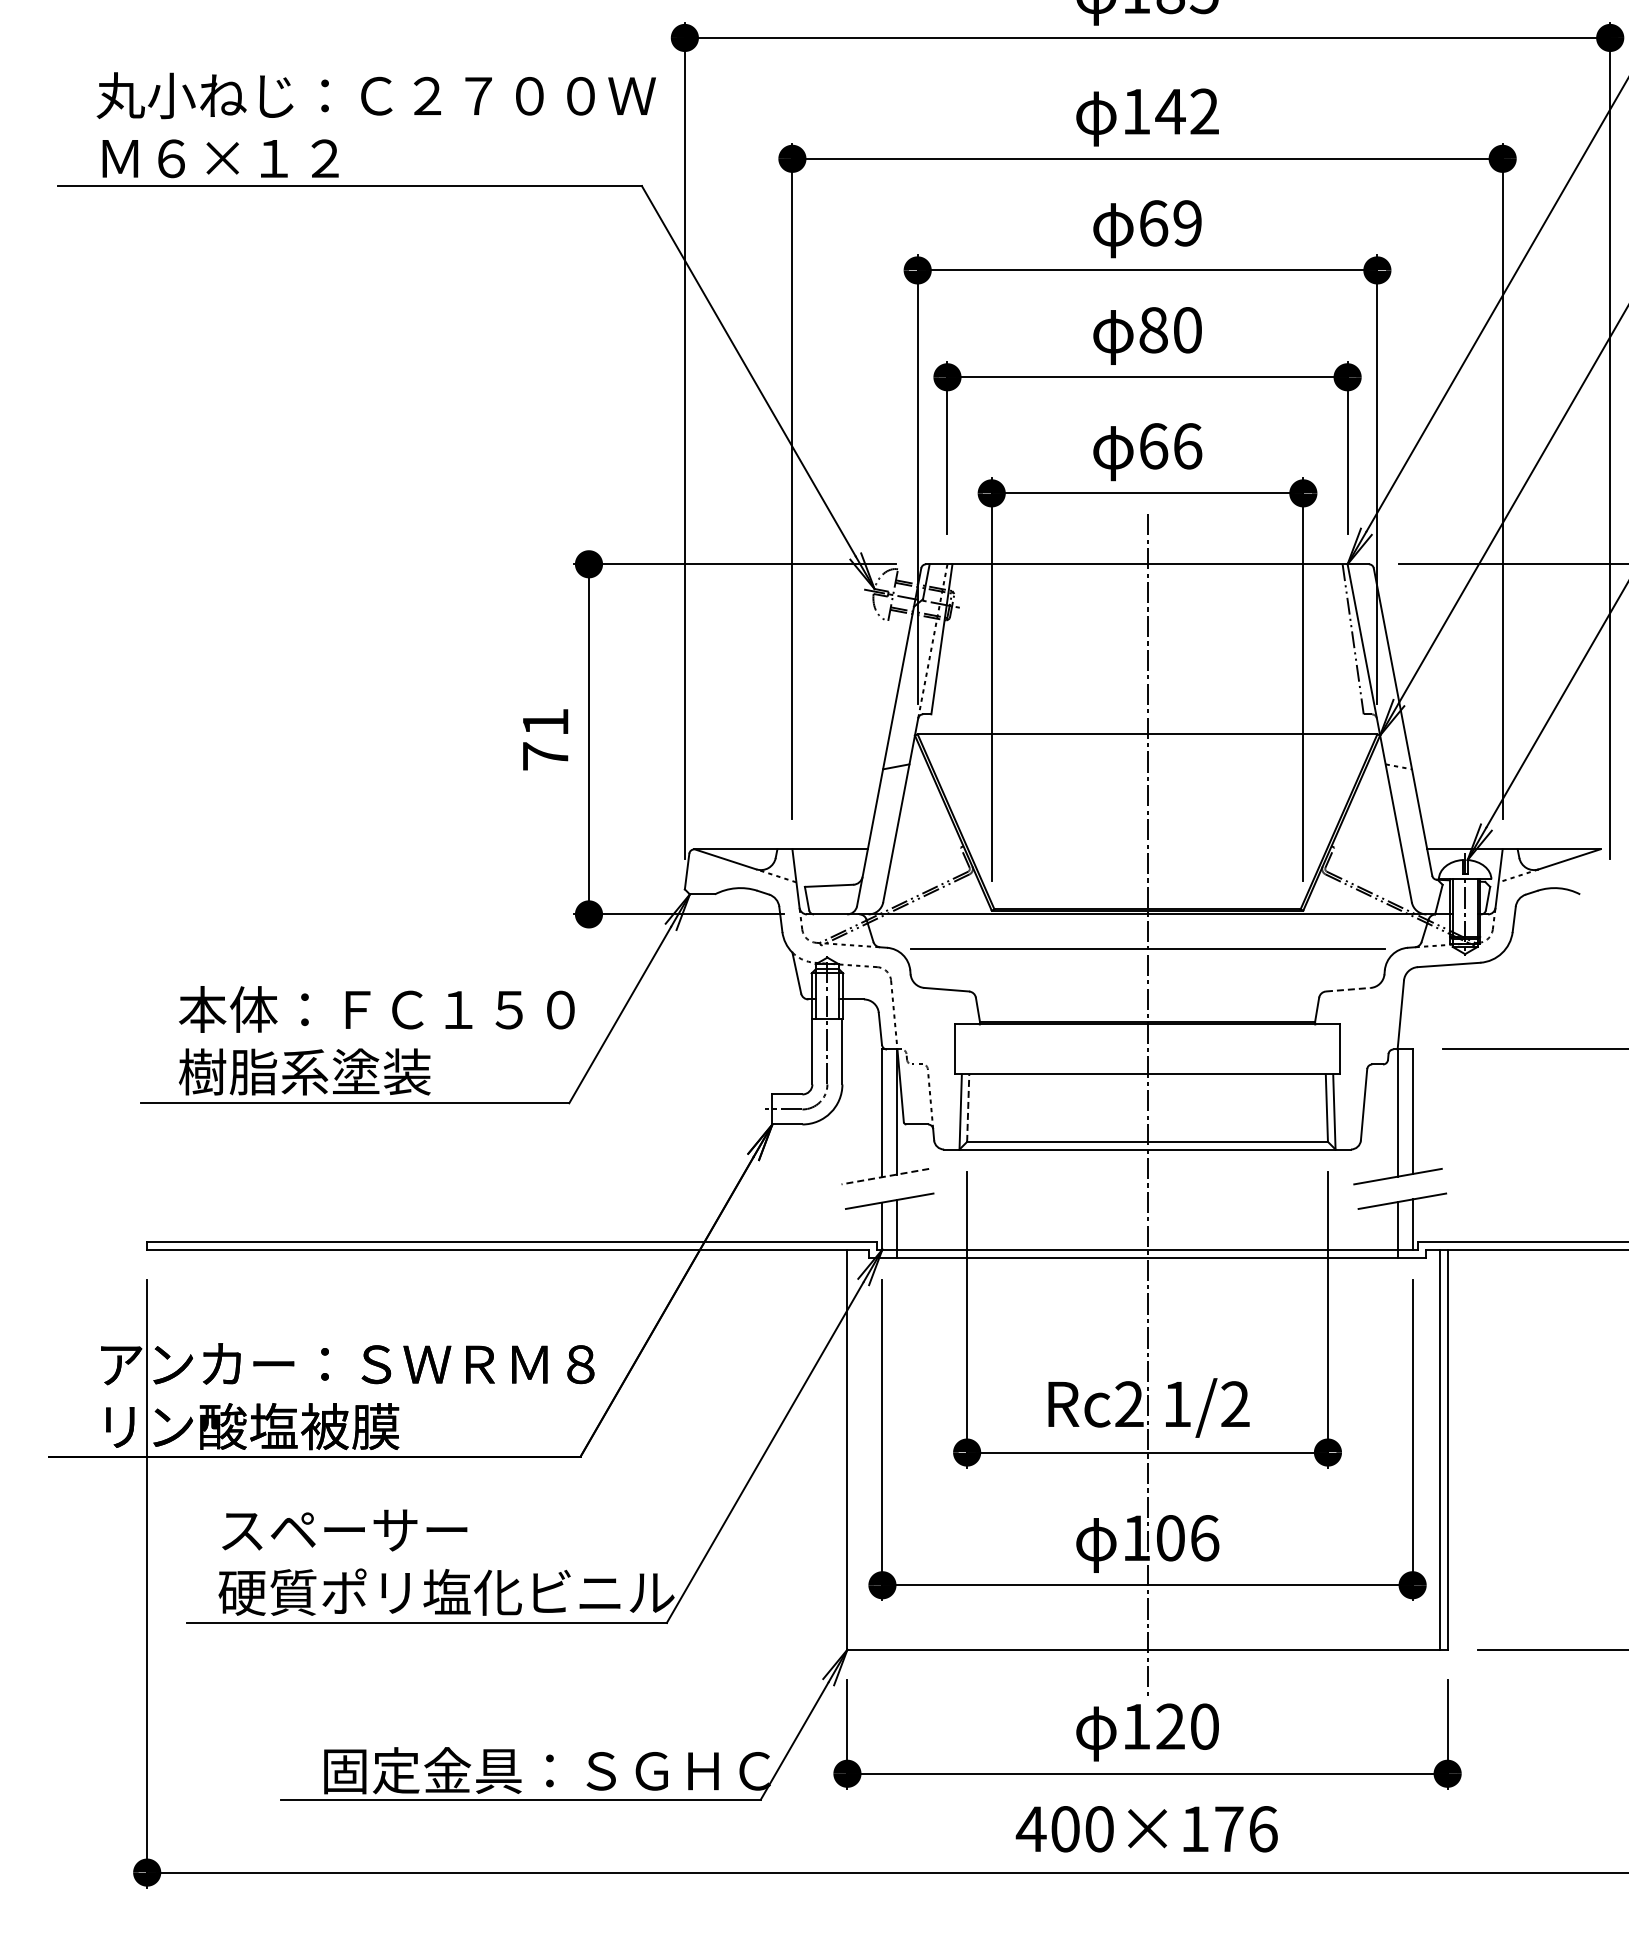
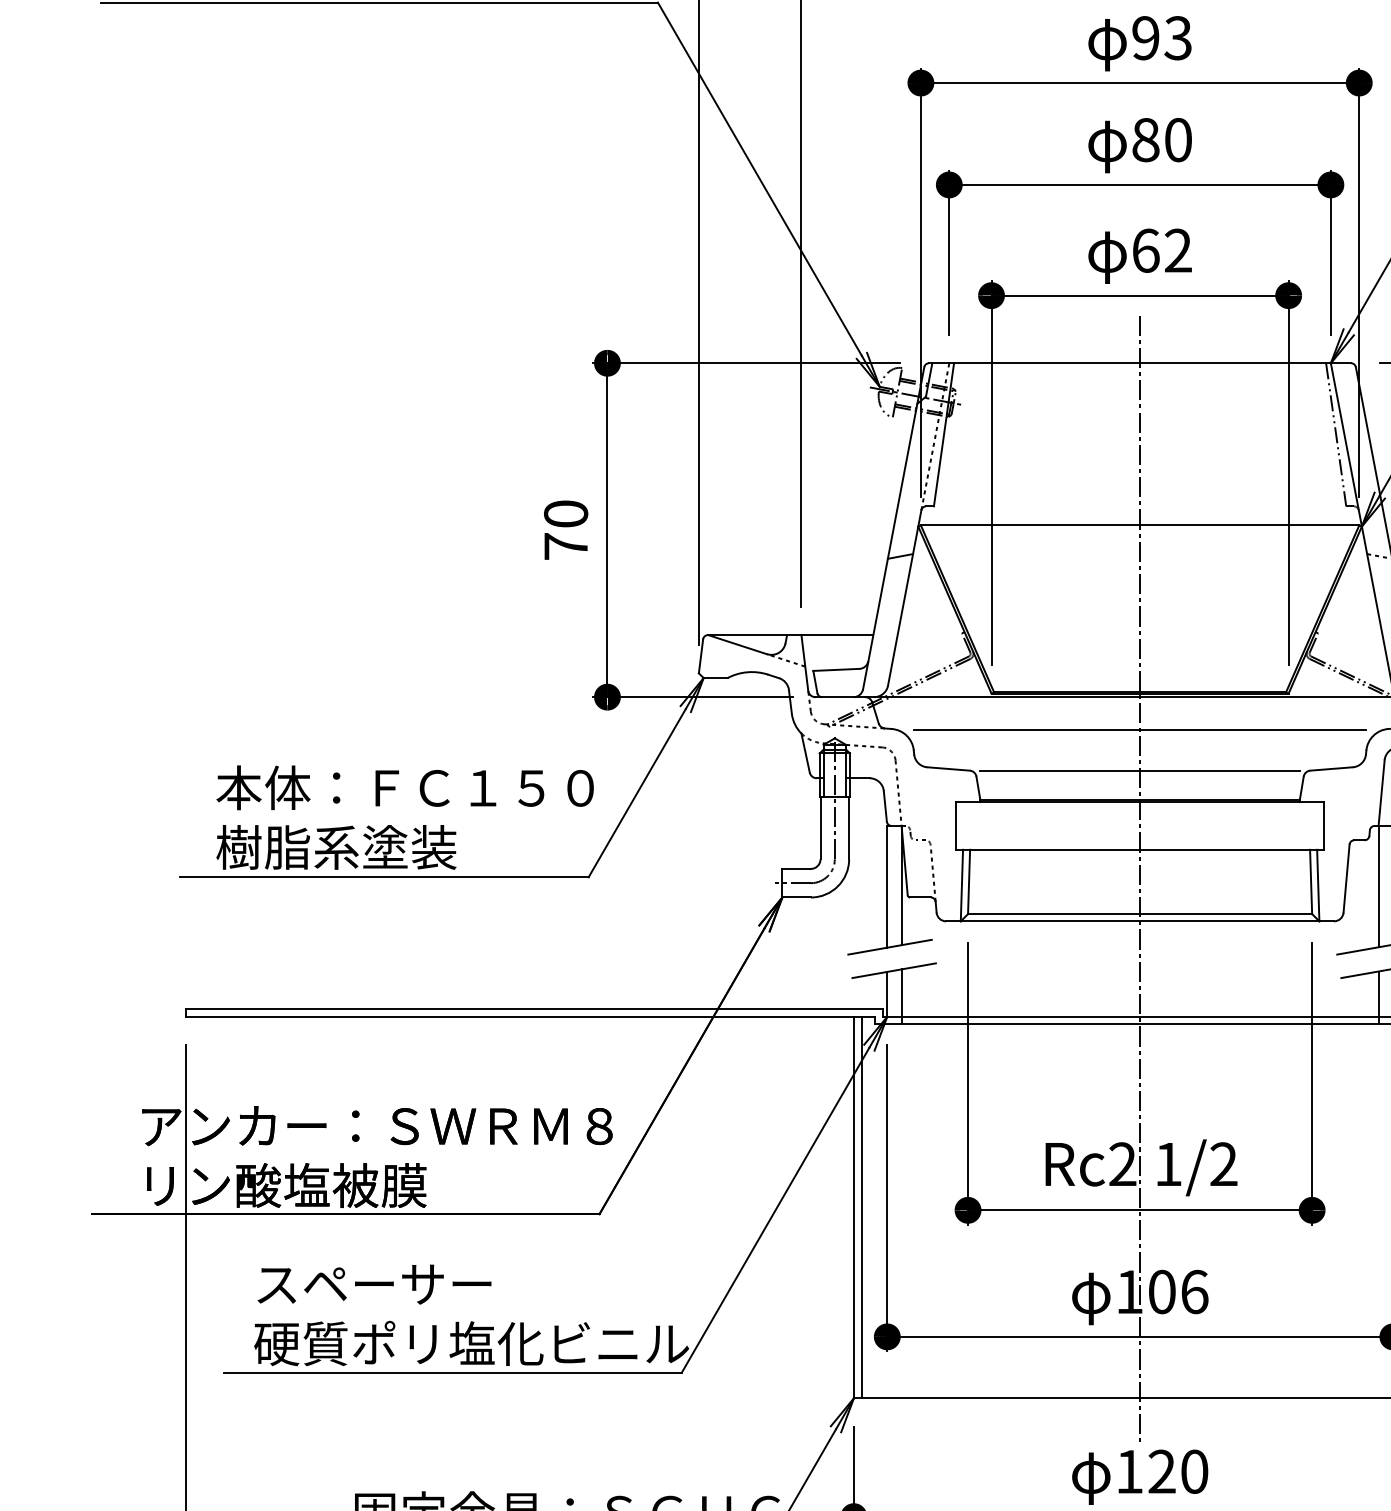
text: (1170, 223) -> (1161, 38), 69 -> 93
text: (1187, 446) -> (1178, 250), 66 -> 62
text: (545, 722) -> (565, 514), 71 -> 70
line: (1348, 989) -> (1331, 768), dashed -> solid
line: (1147, 991) -> (1140, 770), added
line: (968, 1108) -> (969, 882), dashed -> solid
line: (884, 1176) -> (889, 947), dashed -> solid
line: (855, 1449) -> (861, 1207), added

